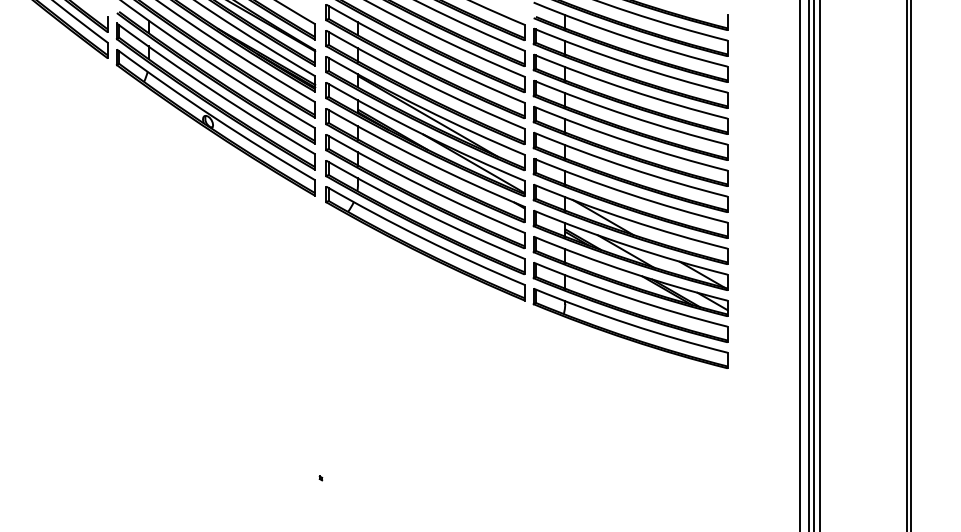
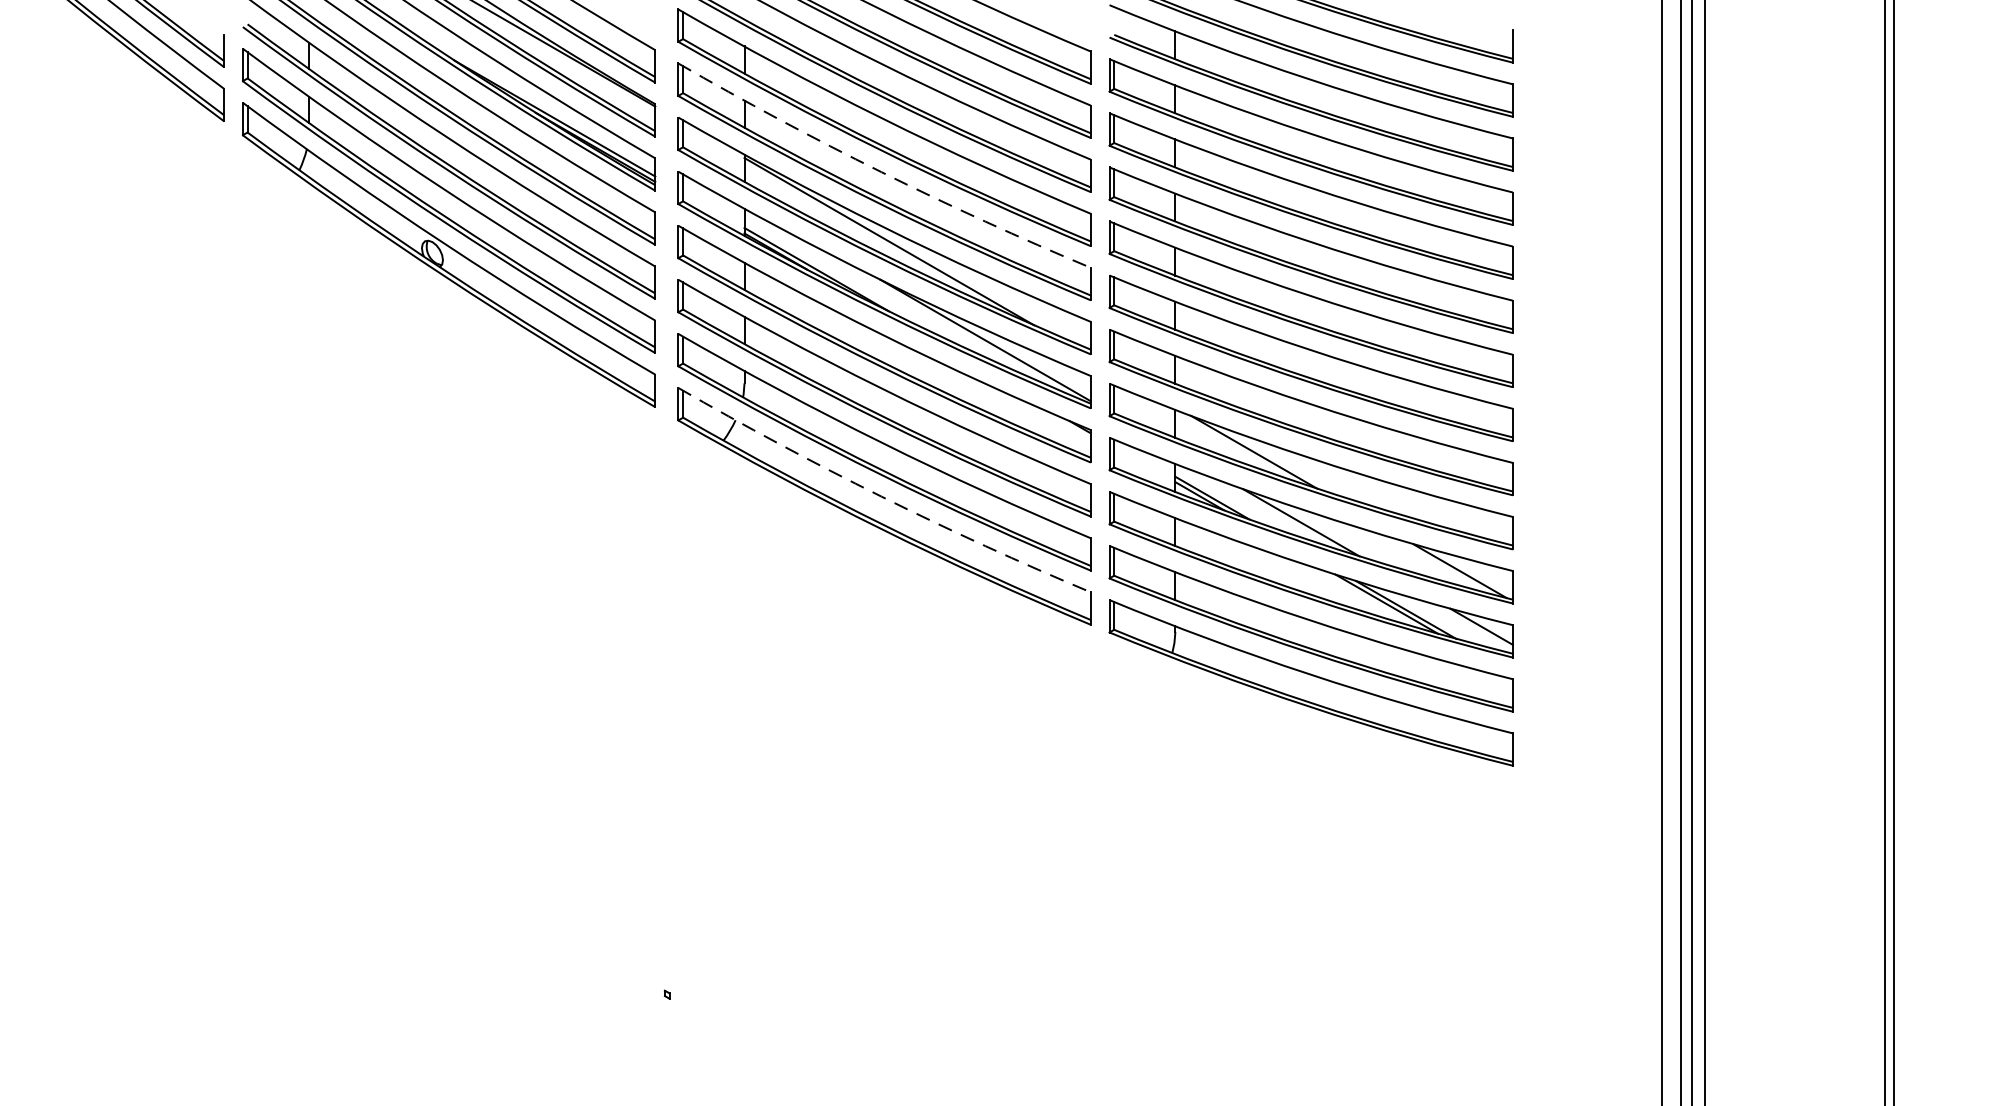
arc: (423, 82) -> (880, 171), solid -> dashed
arc: (423, 238) -> (880, 495), solid -> dashed

